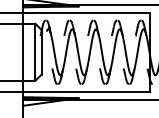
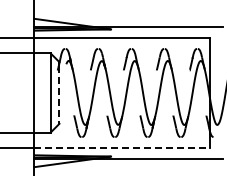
line: (41, 53) -> (59, 94), solid -> dashed
line: (87, 92) -> (122, 148), solid -> dashed

